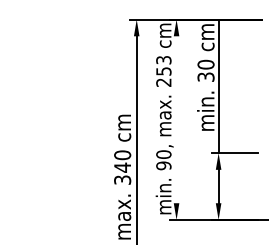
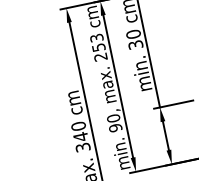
line: (176, 119) -> (118, 86), added

